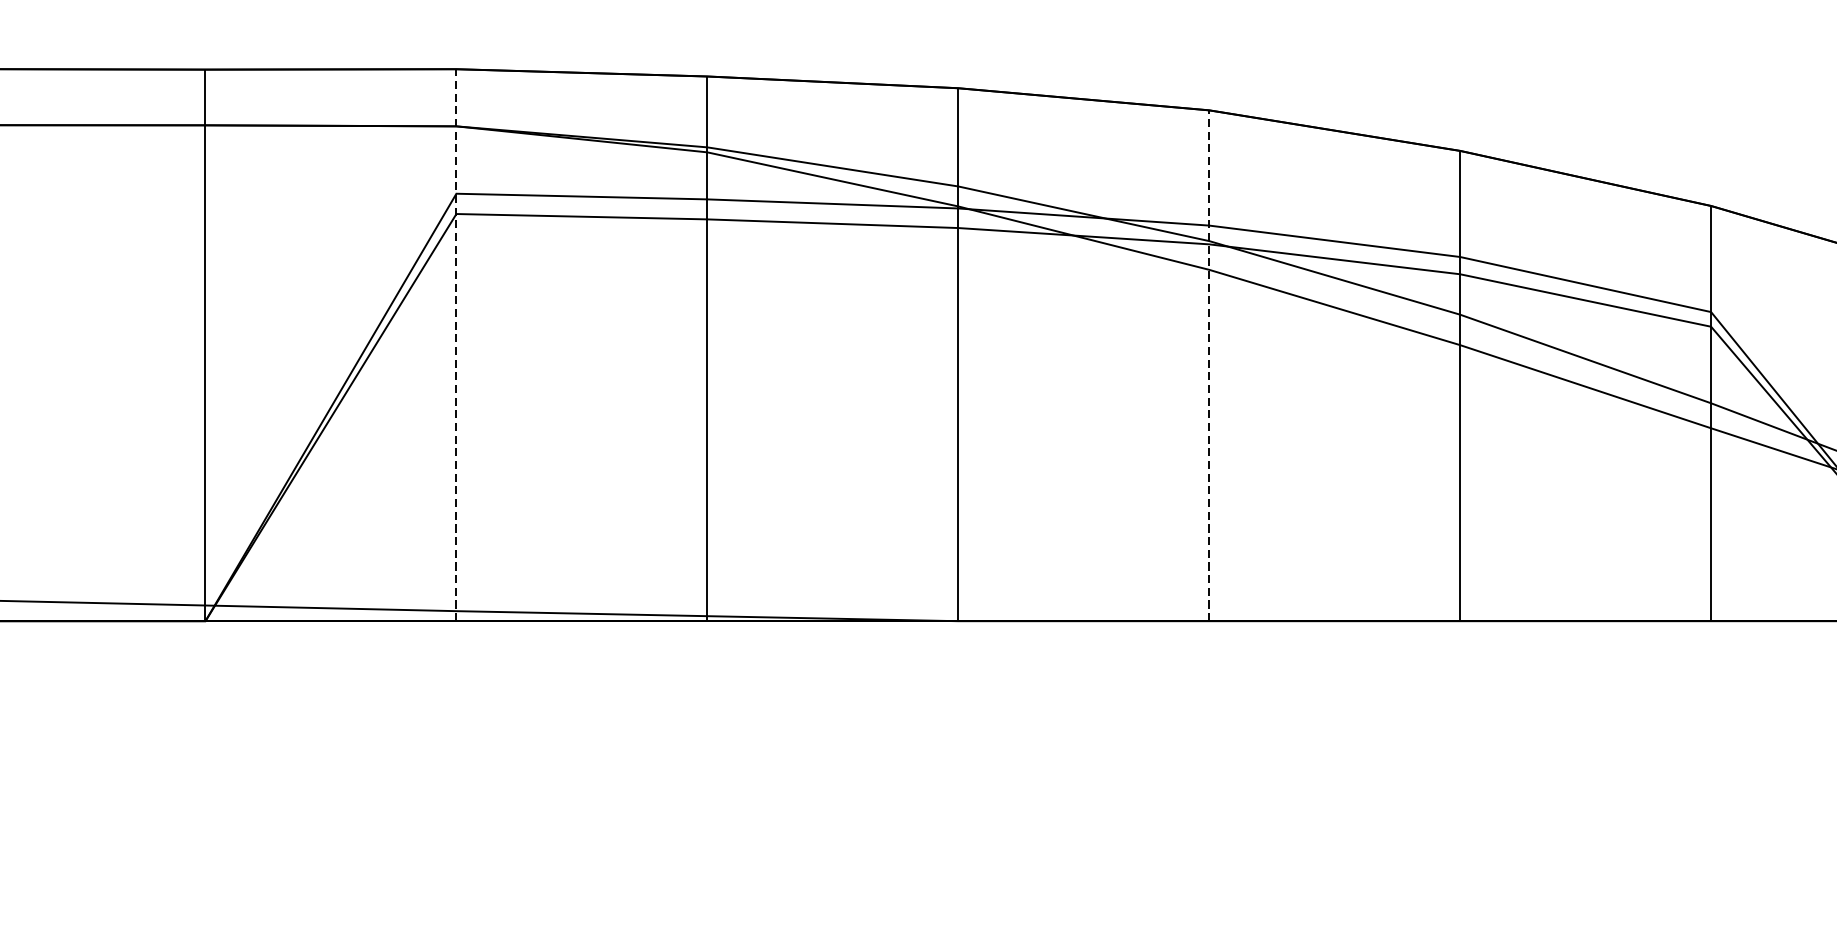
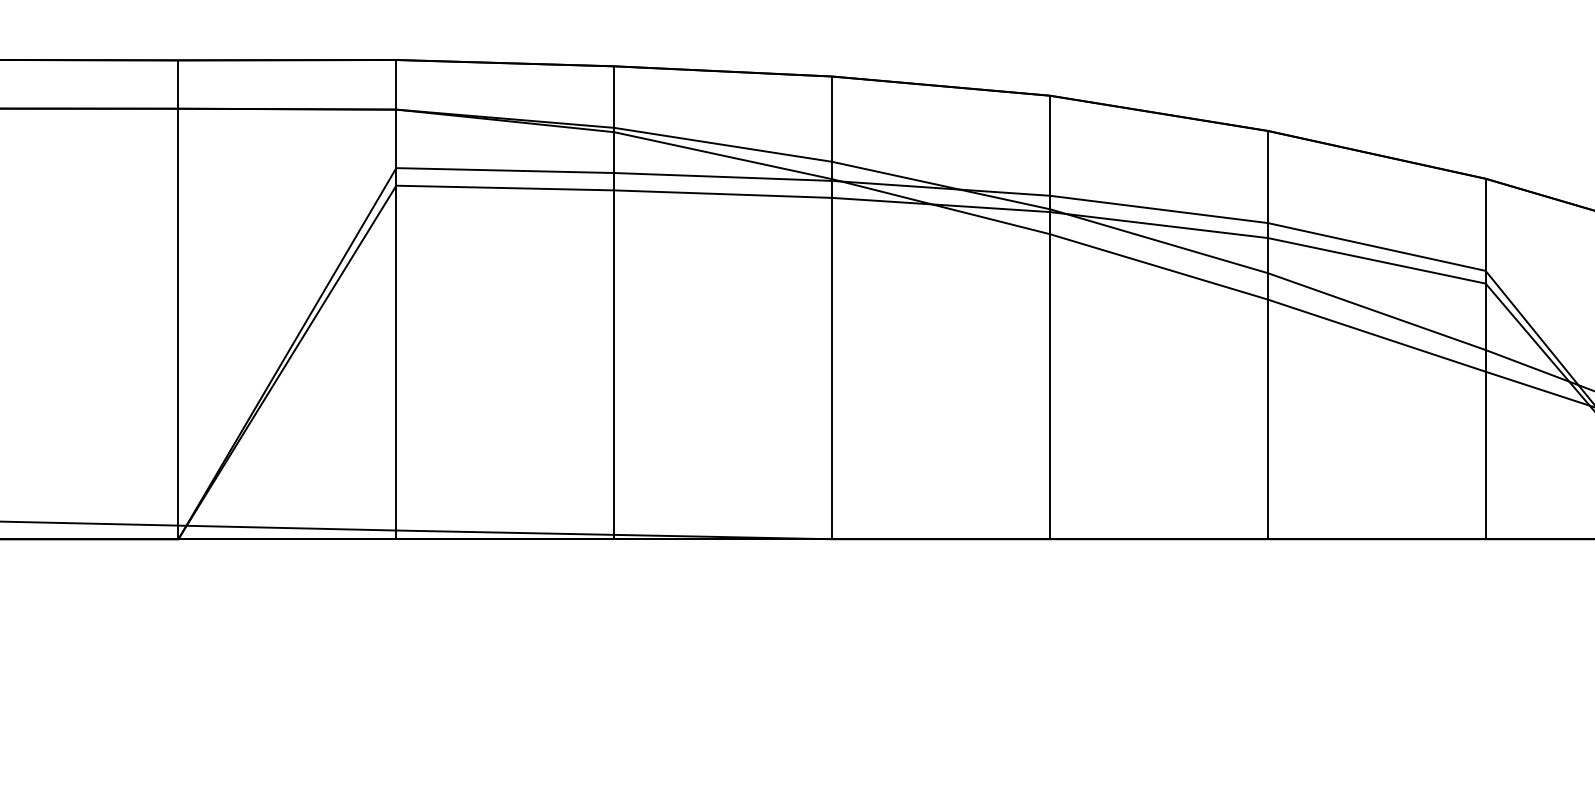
line: (456, 345) -> (396, 299), dashed -> solid
line: (1208, 365) -> (1049, 317), dashed -> solid

